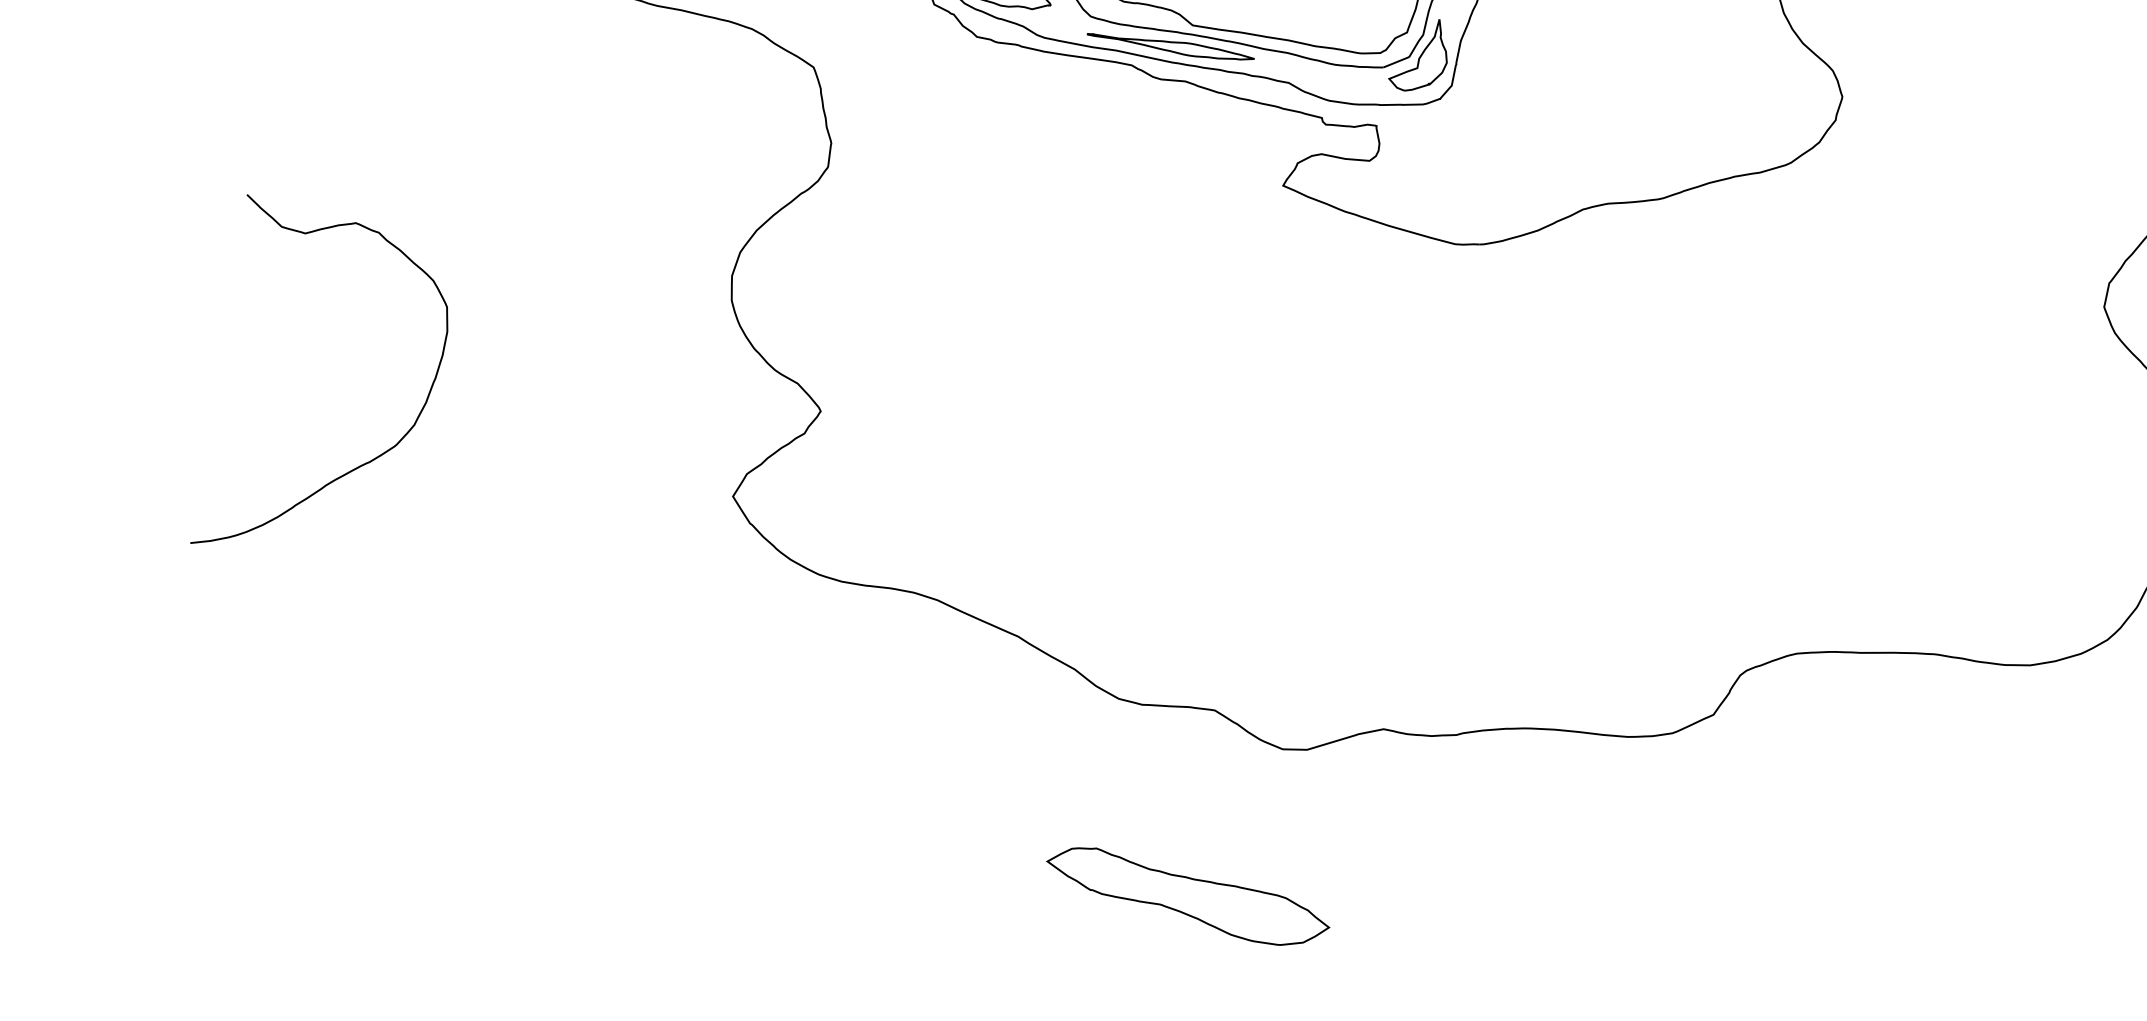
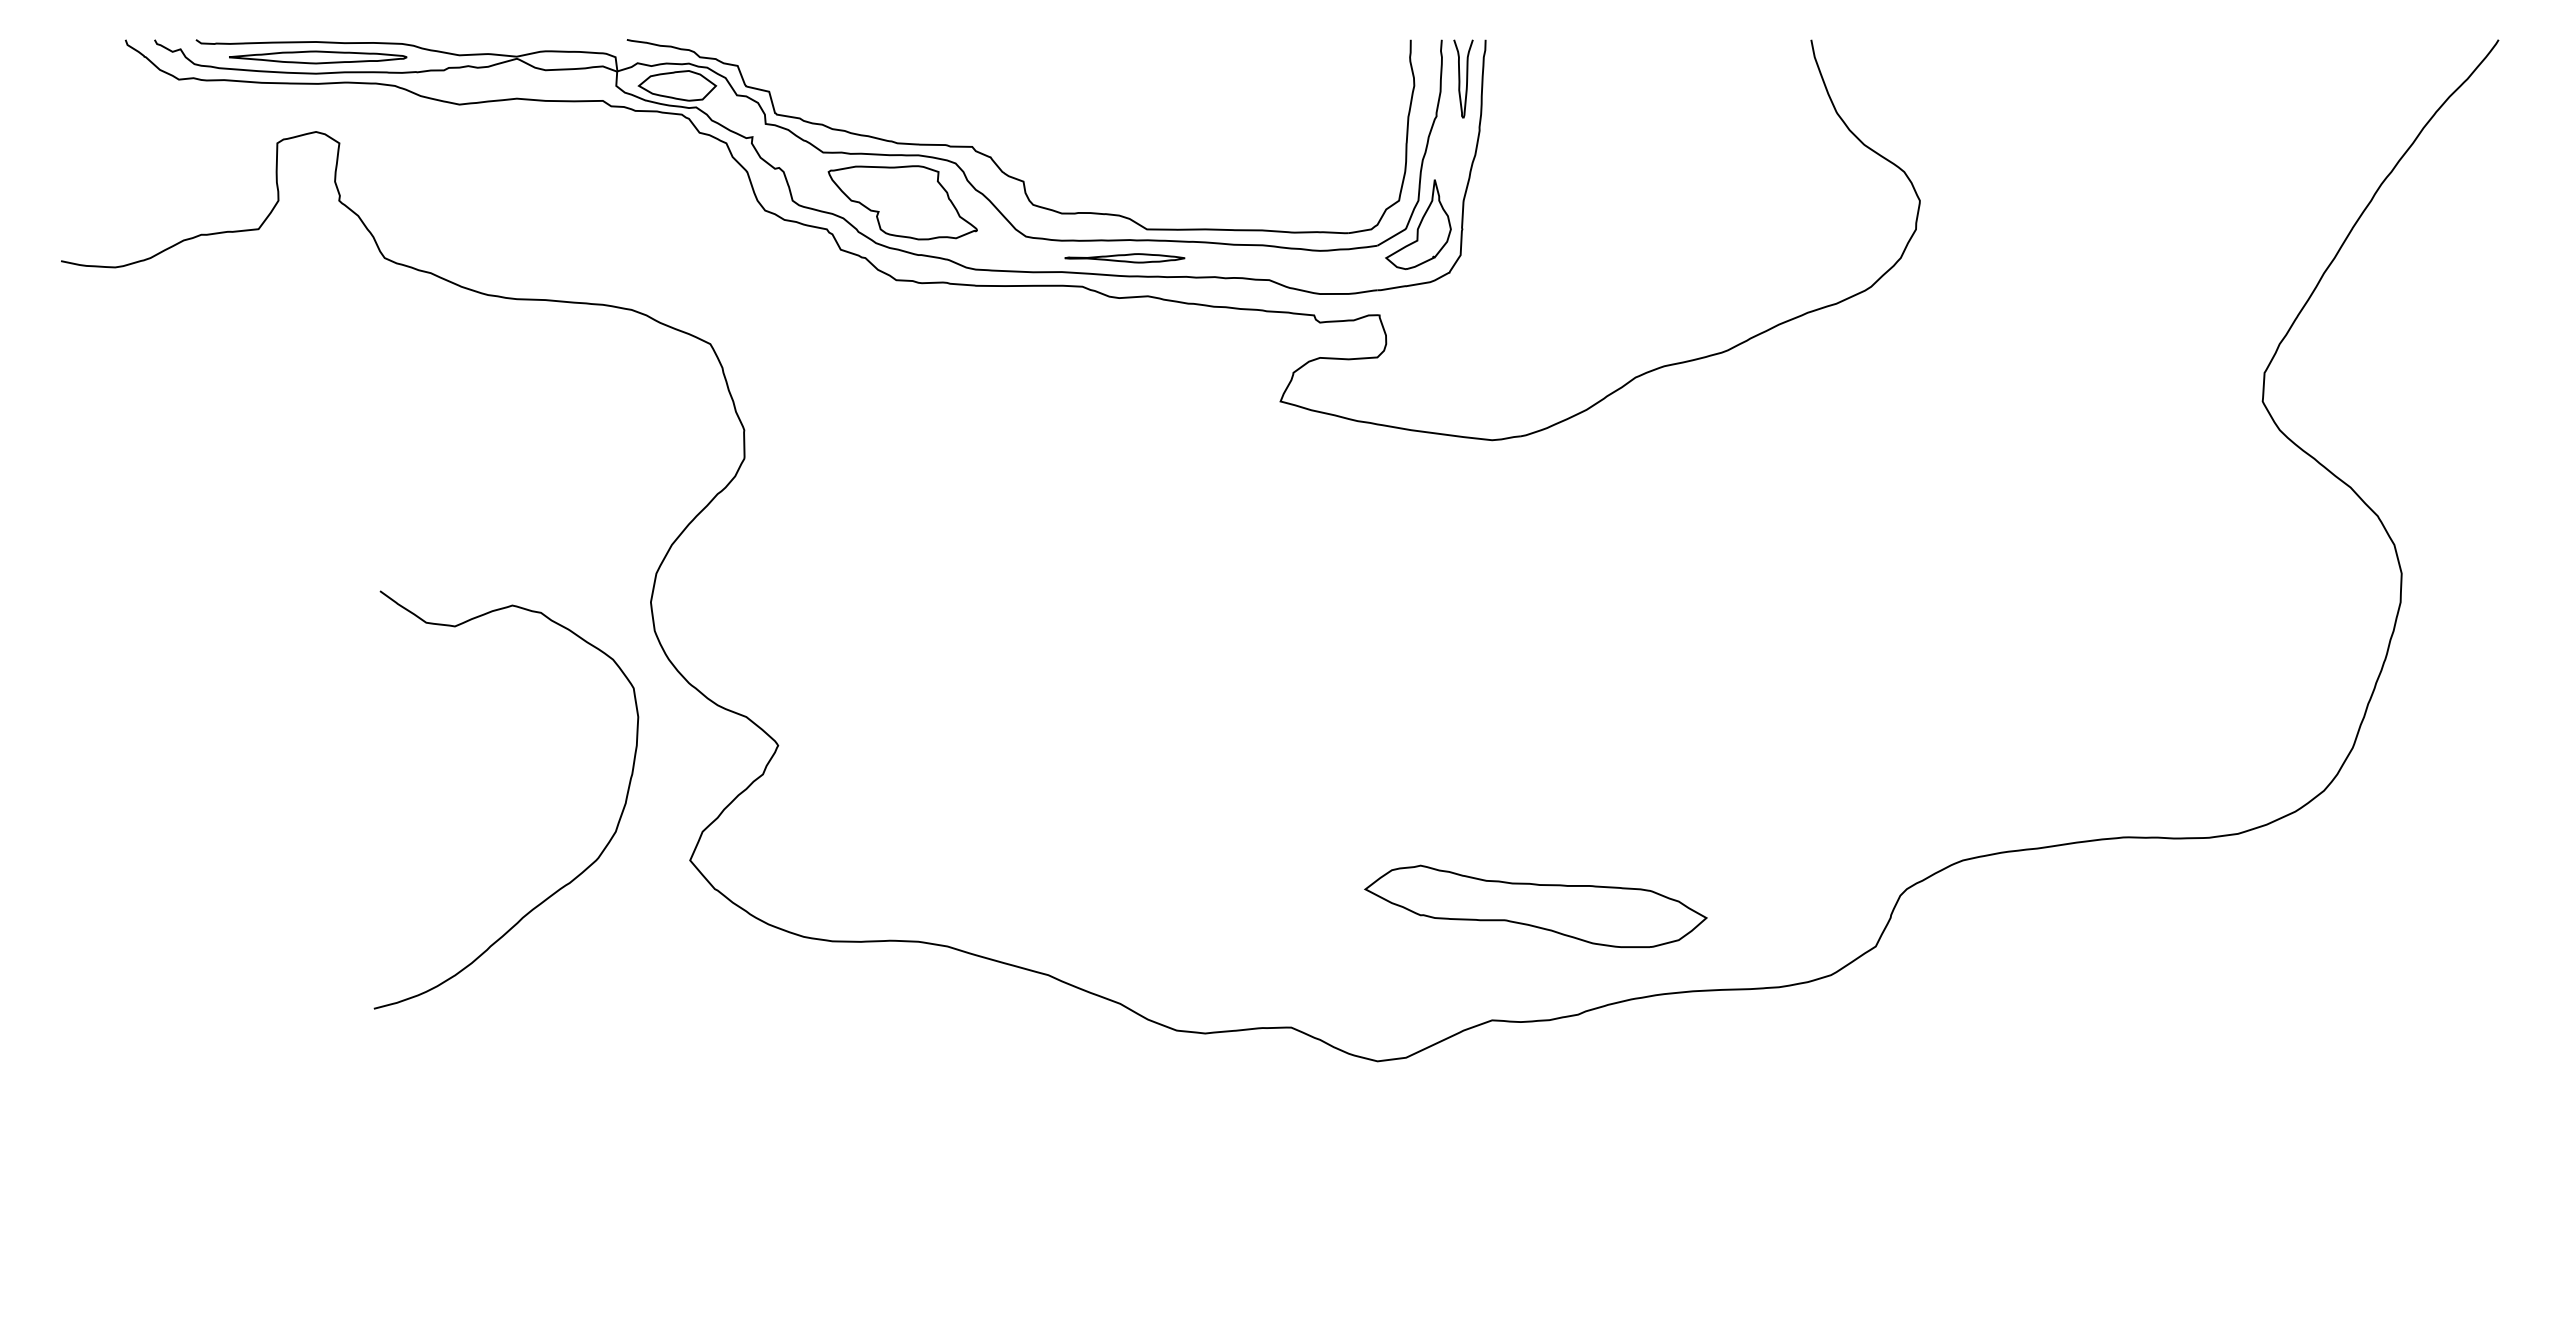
part: (1170, 46) -> (1124, 258), size x0.6
curve: (364, 463) -> (563, 885), moved
part: (1187, 896) -> (1535, 906), moved

